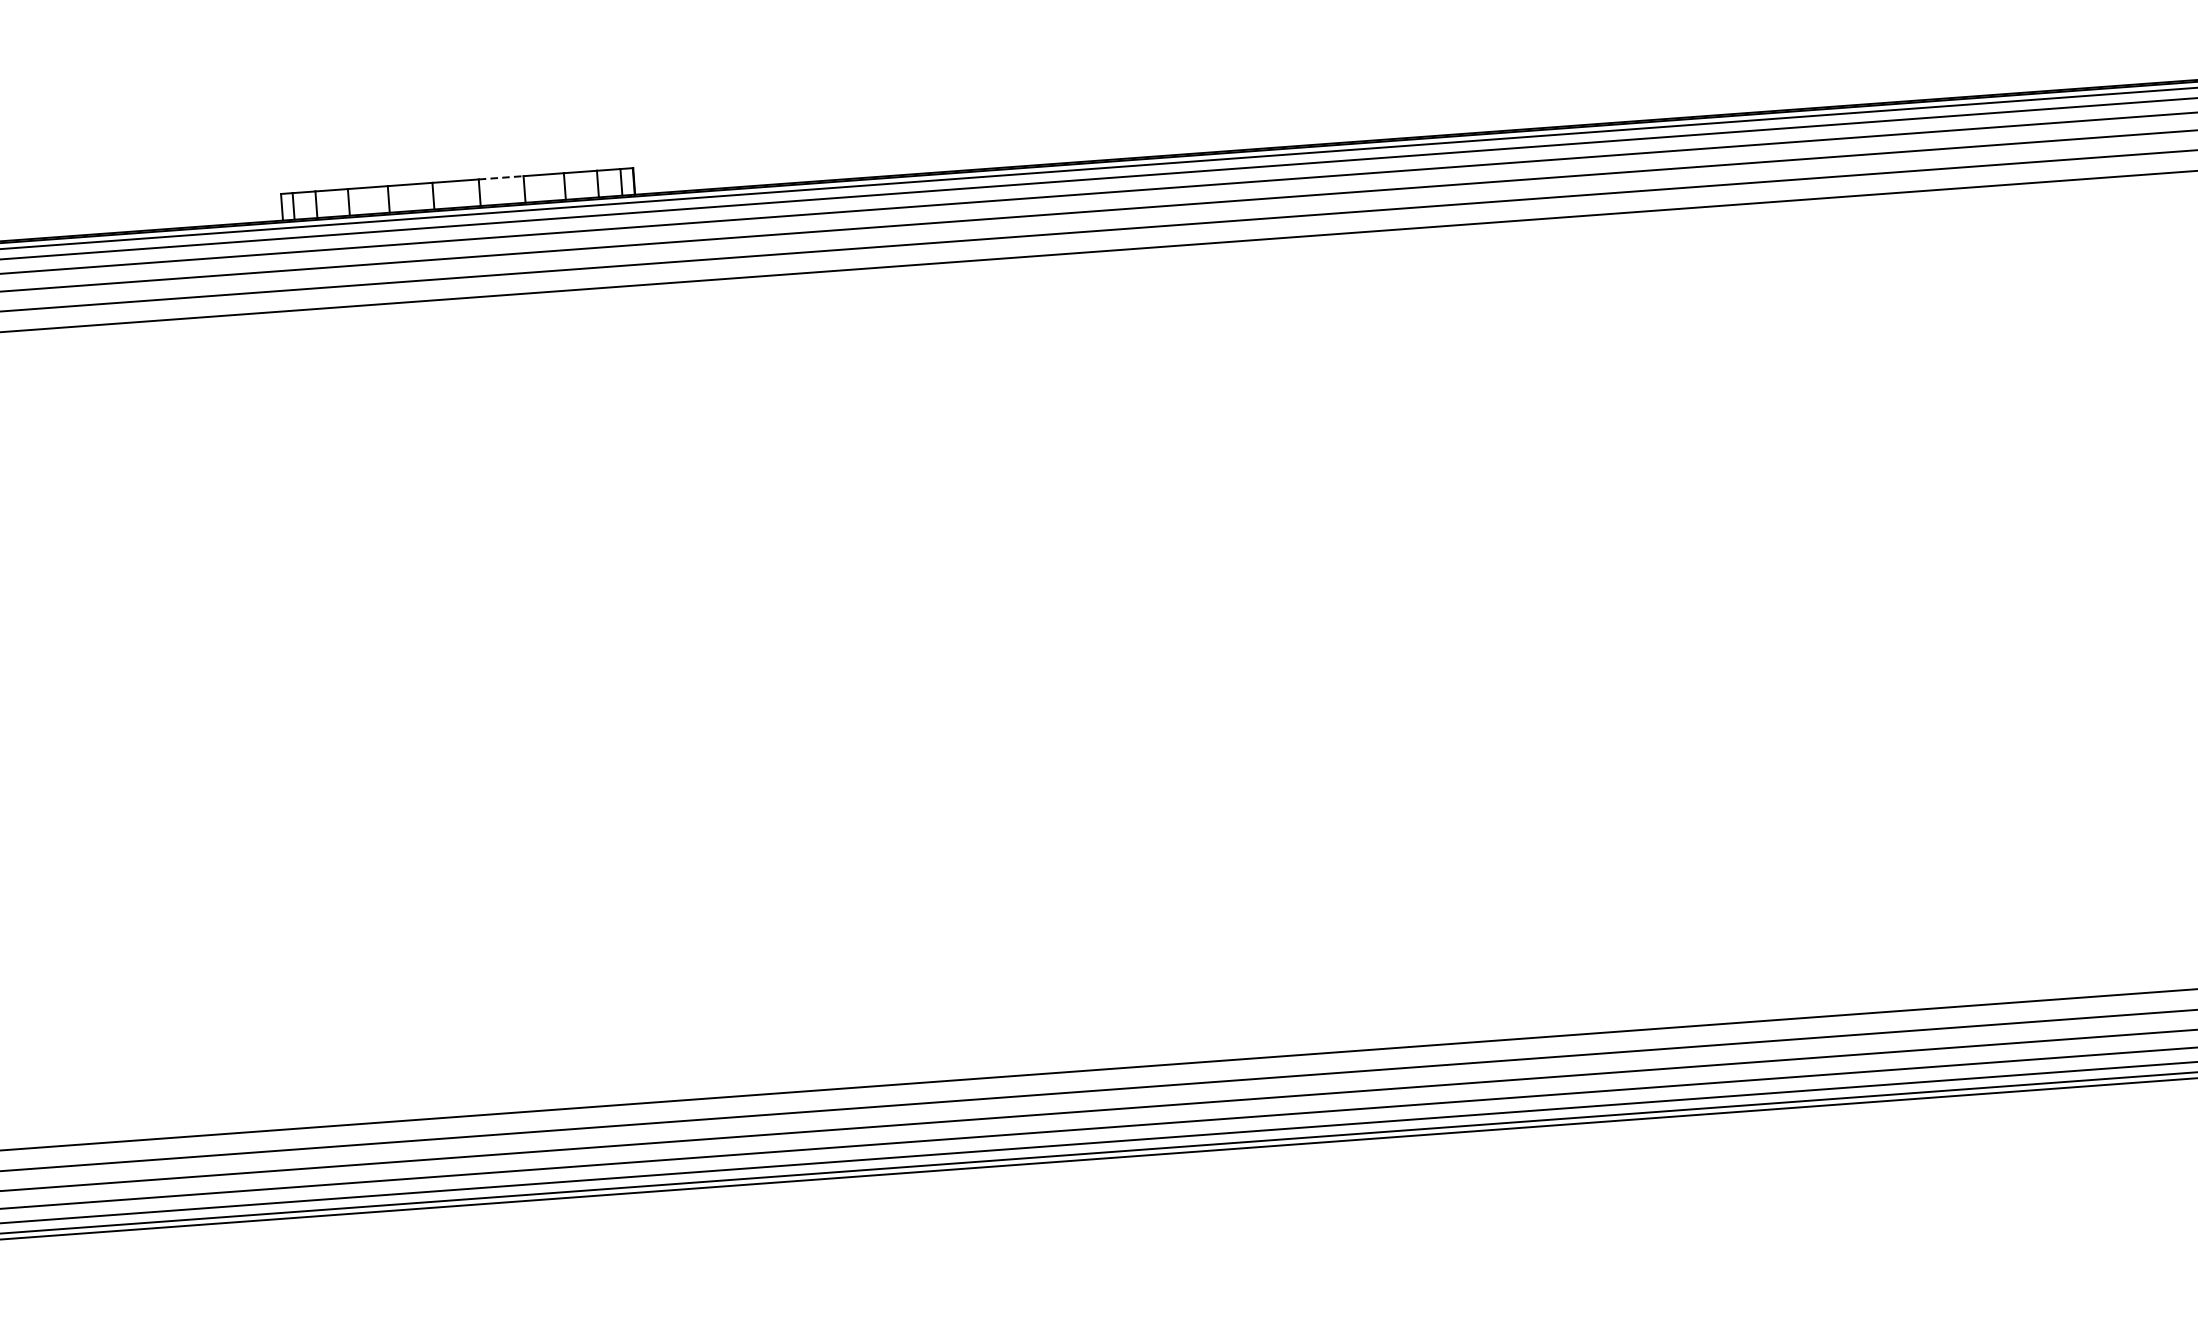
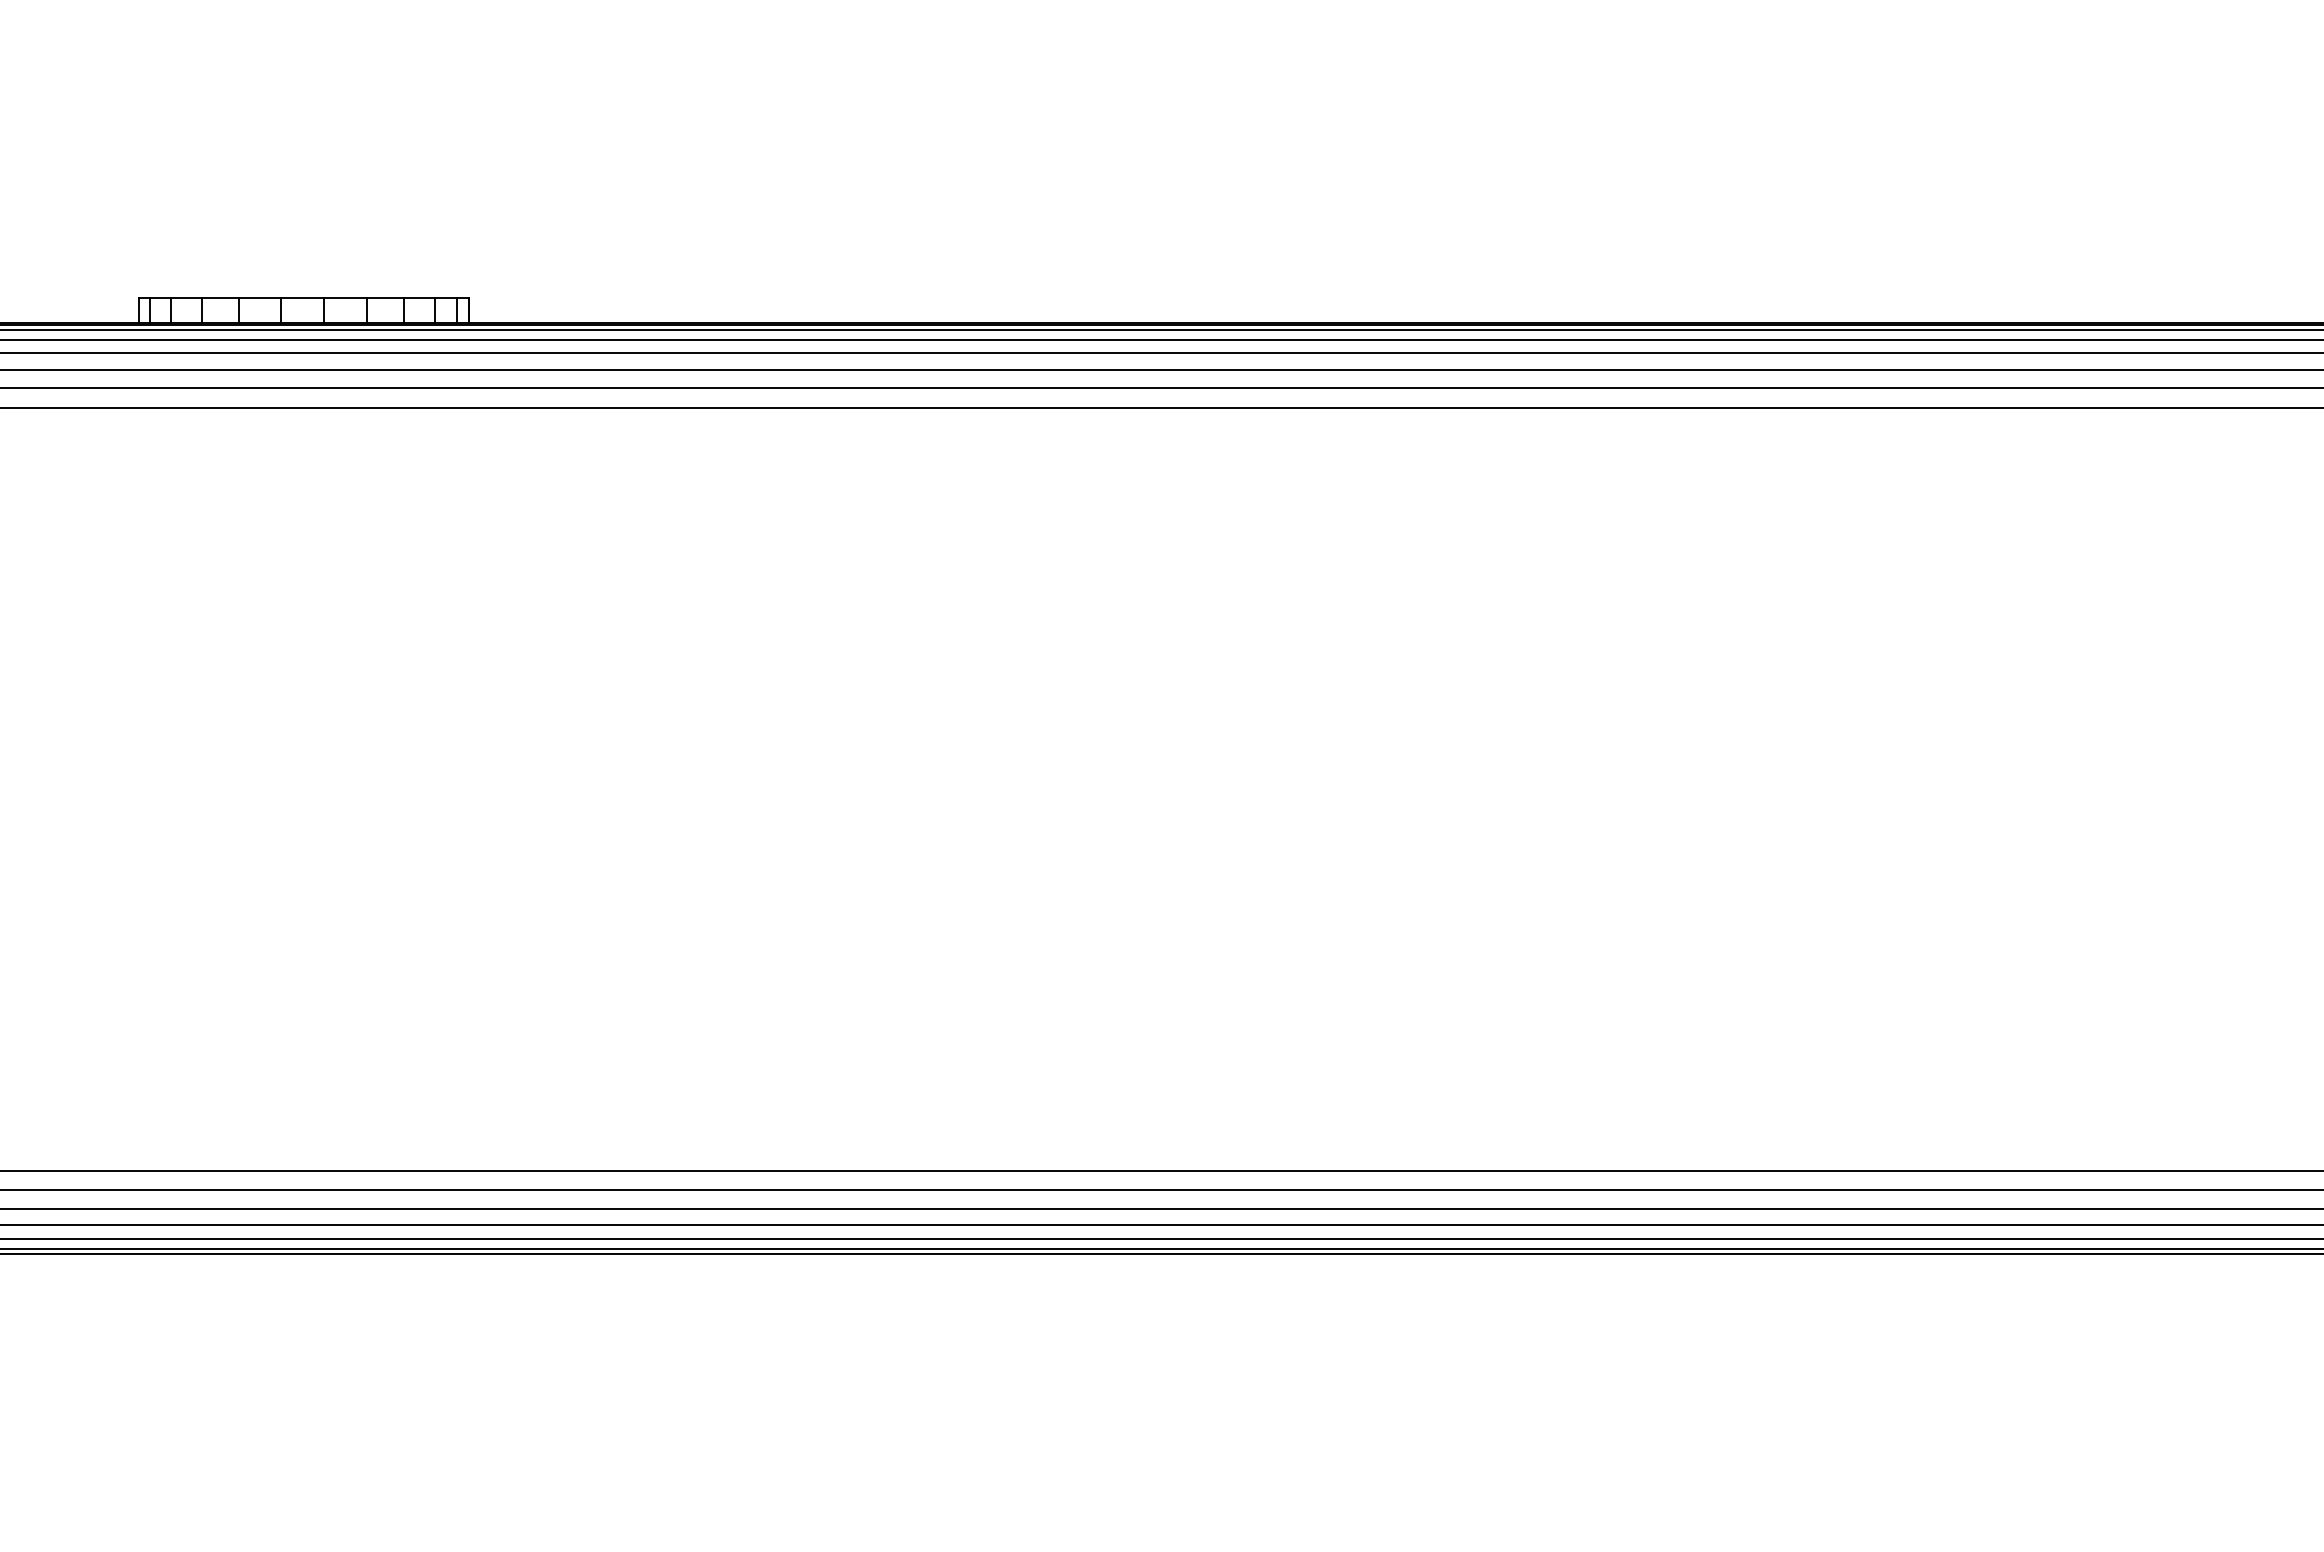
line: (501, 177) -> (345, 297), dashed -> solid

